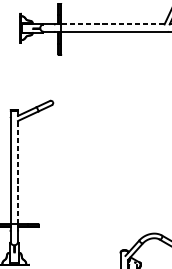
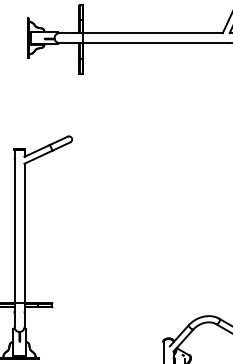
line: (113, 24) -> (153, 33), dashed -> solid
line: (18, 172) -> (24, 233), dashed -> solid

